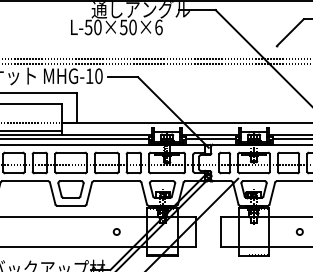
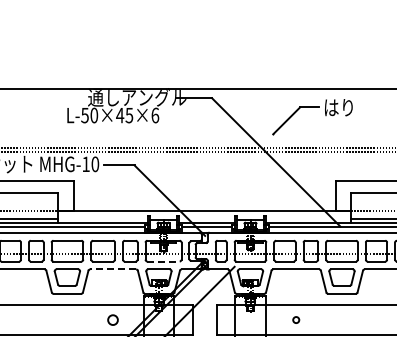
text: (128, 27) -> (124, 115), L-50×50×6 -> L-50×45×6
line: (168, 173) -> (164, 261), solid -> dashed
line: (117, 181) -> (113, 269), solid -> dashed
circle: (117, 231) -> (113, 319), size x1.6

